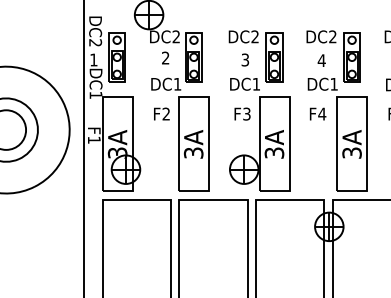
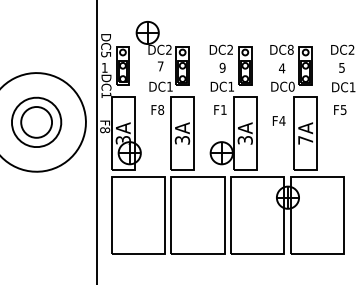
text: (332, 36) -> (290, 49), DC2 -> DC8
text: (96, 42) -> (106, 54), DC2 -> DC5
text: (165, 58) -> (160, 66), 2 -> 7
text: (245, 59) -> (222, 67), 3 -> 9
text: (333, 83) -> (291, 86), DC1 -> DC0
text: (166, 113) -> (161, 109), F2 -> F8
text: (246, 113) -> (223, 109), F3 -> F1
text: (317, 113) -> (278, 120), moved
text: (94, 140) -> (105, 130), F1 -> F8
text: (351, 153) -> (305, 140), 3A -> 7A

